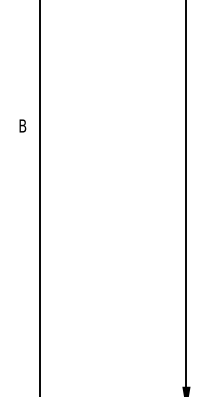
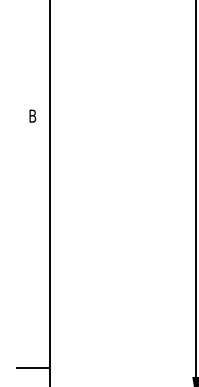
line: (23, 378) -> (33, 368), added

